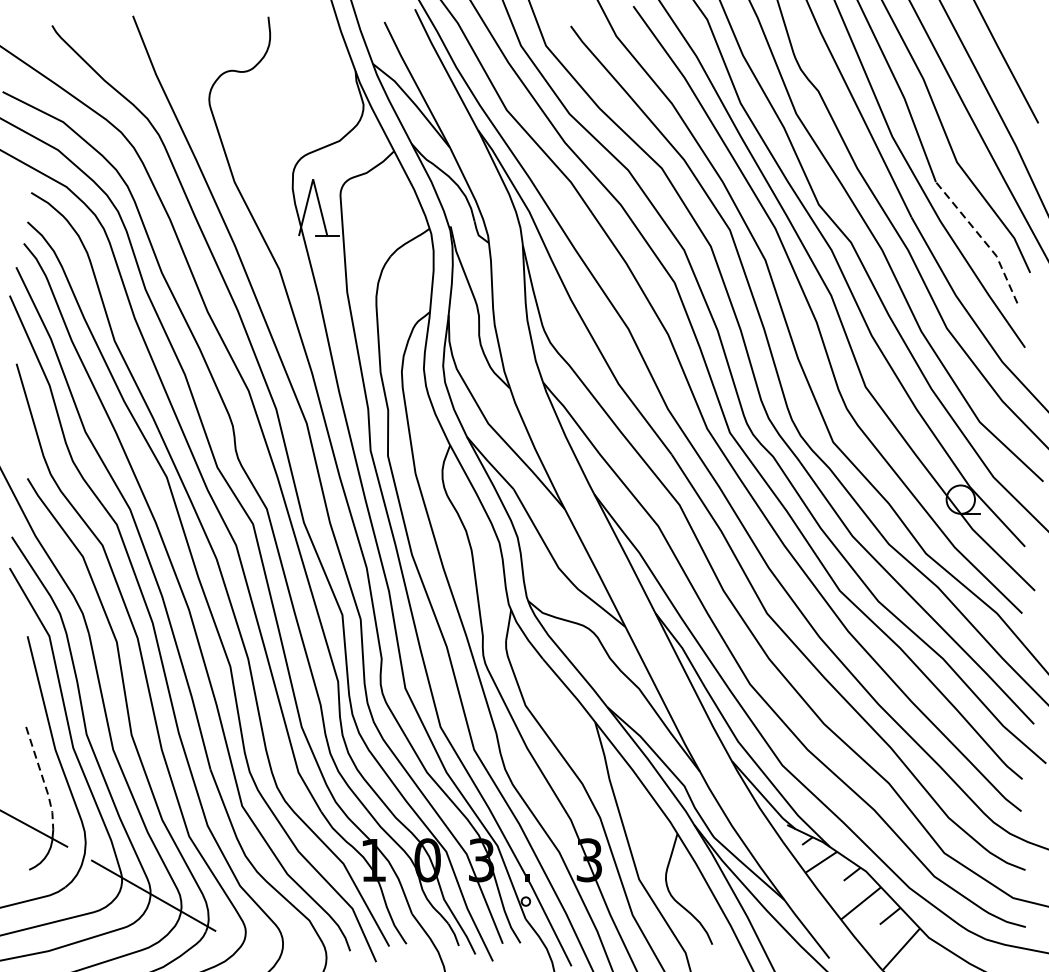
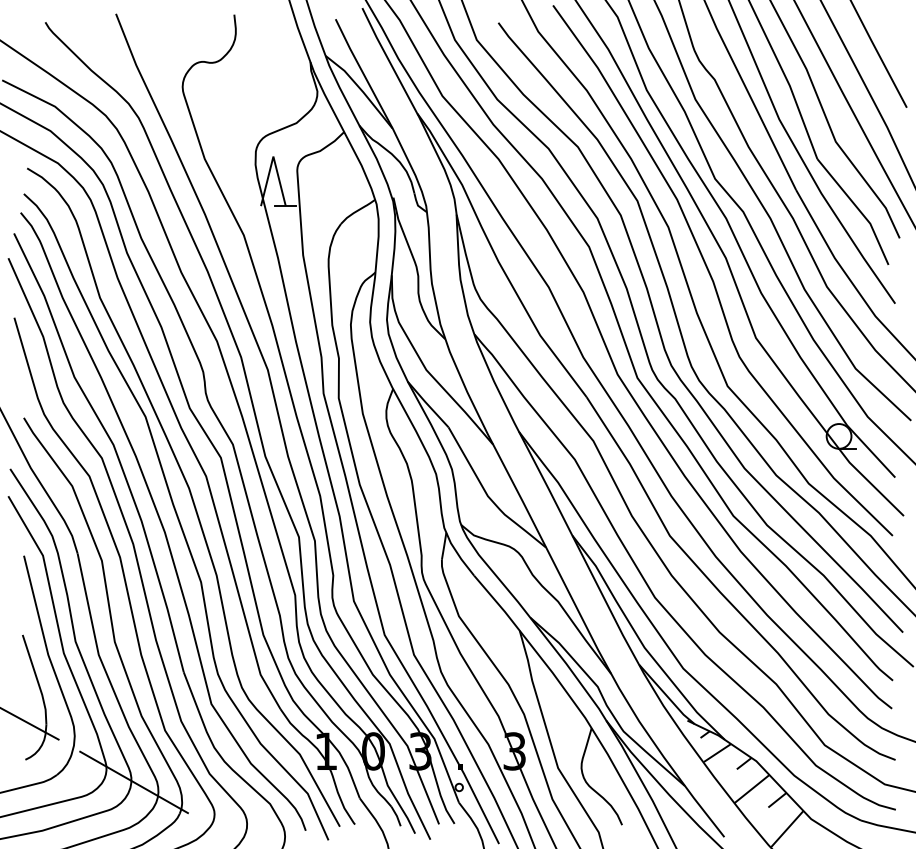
line: (983, 239) -> (858, 209), dashed -> solid
line: (43, 779) -> (37, 680), dashed -> solid

